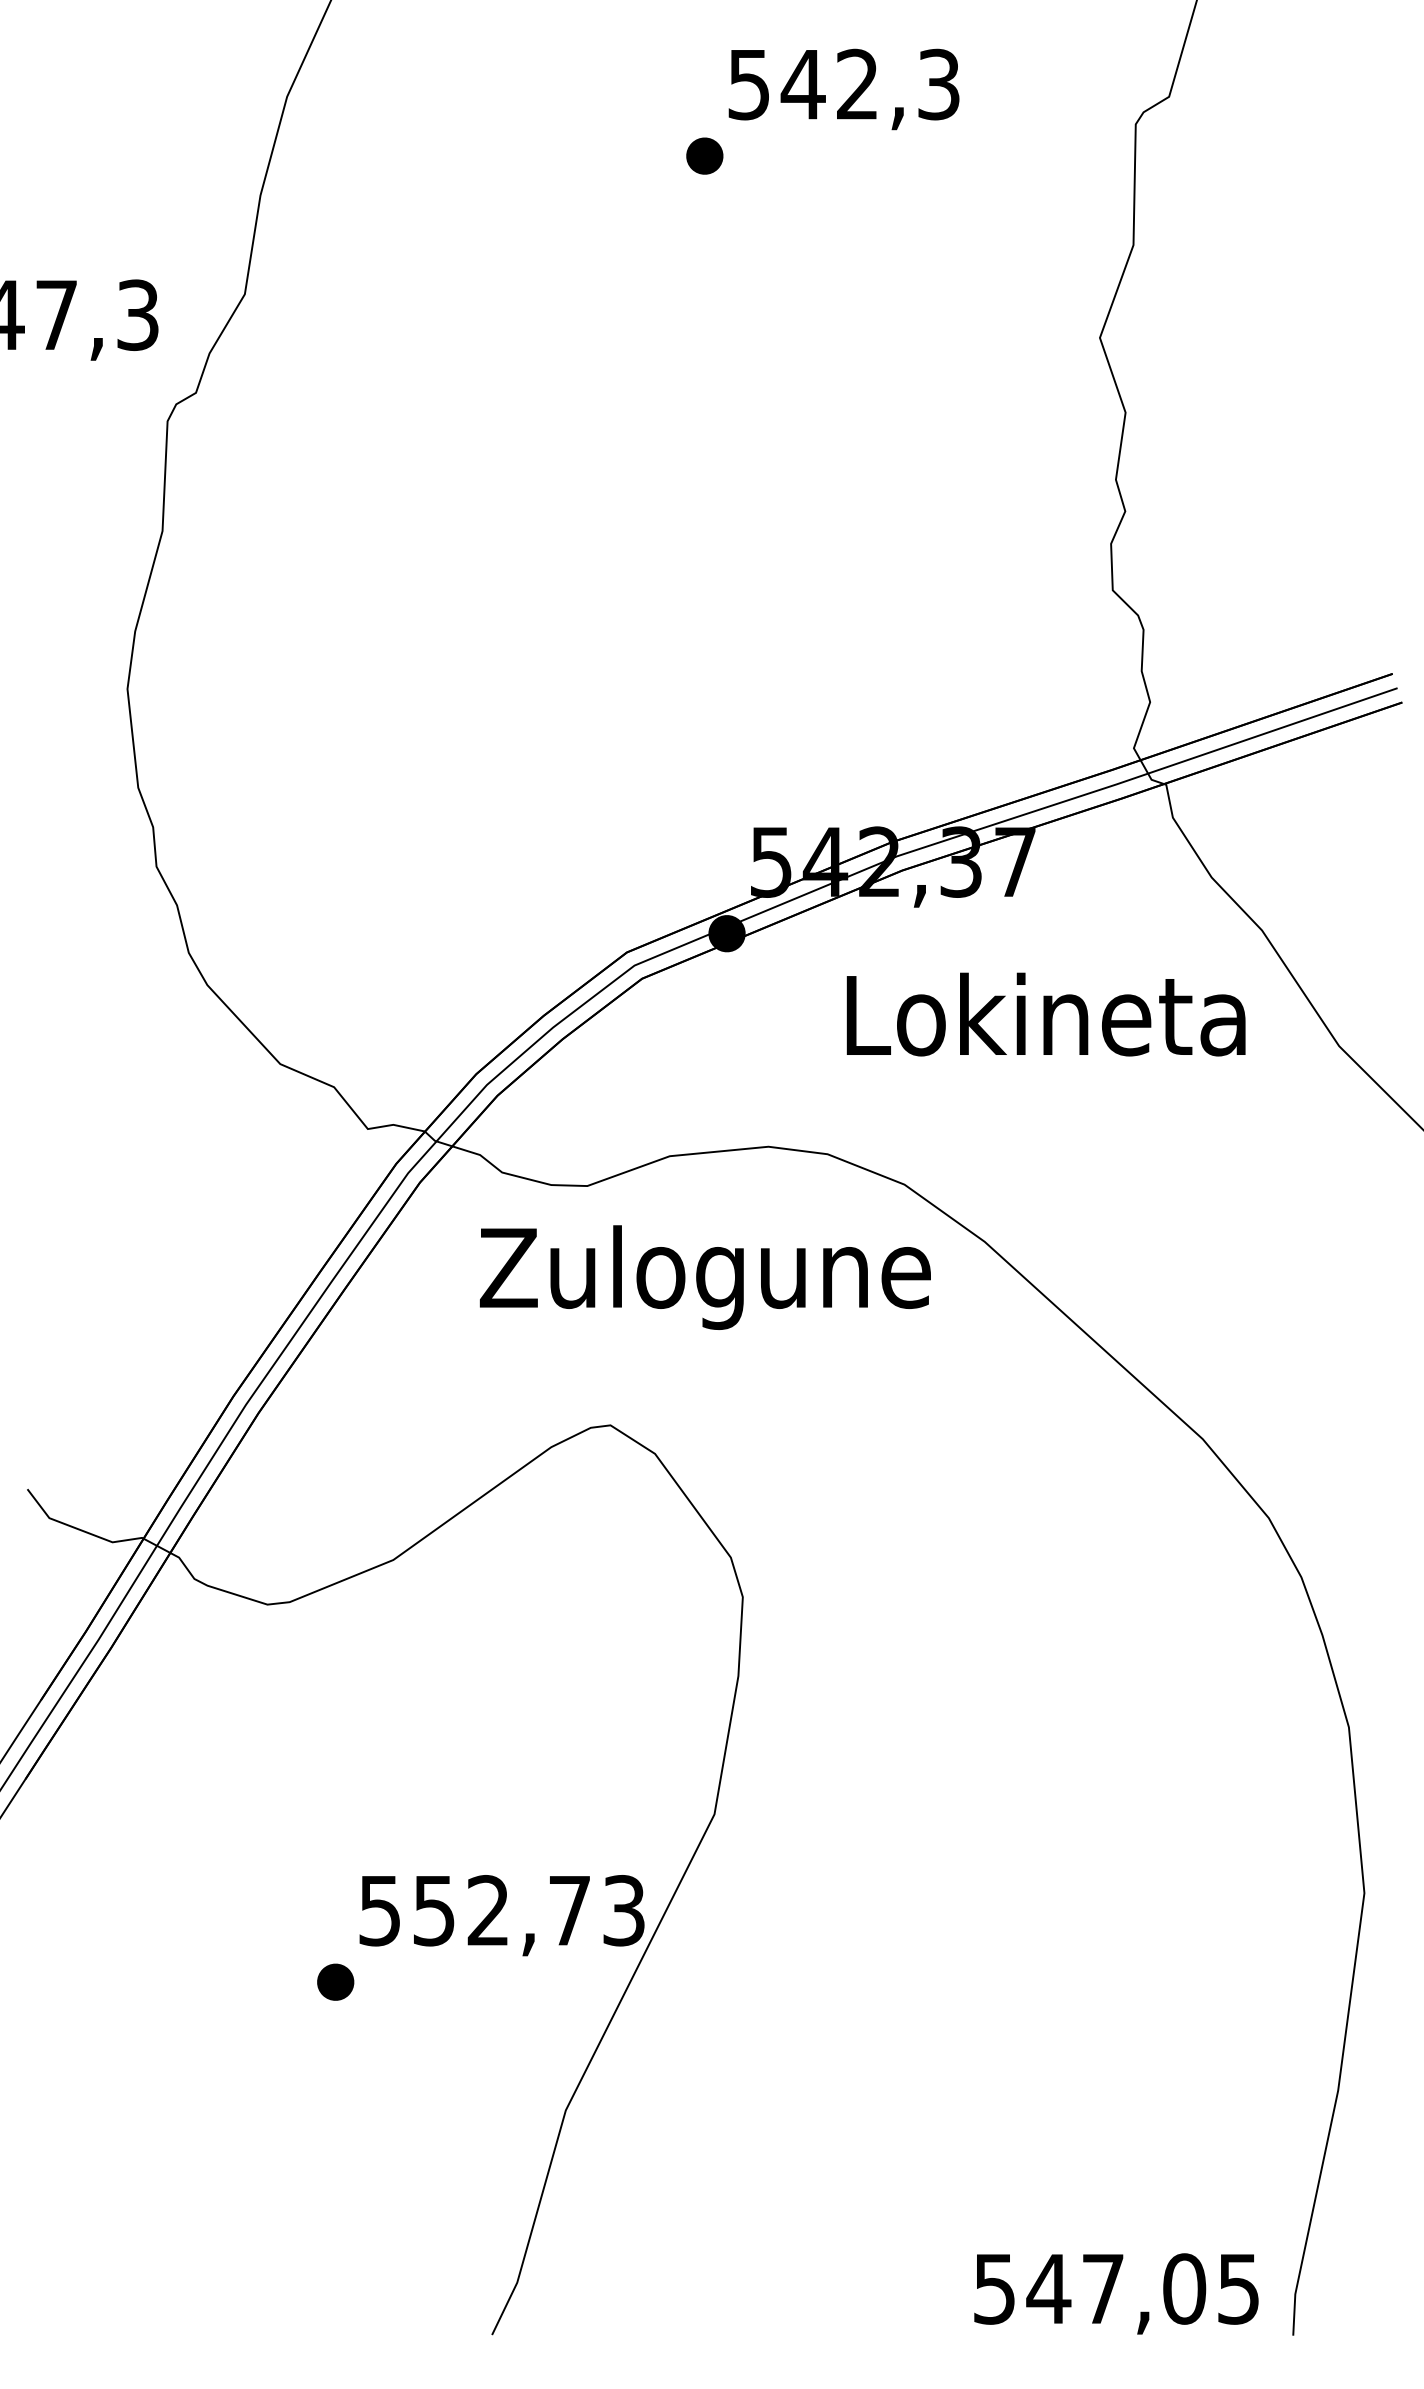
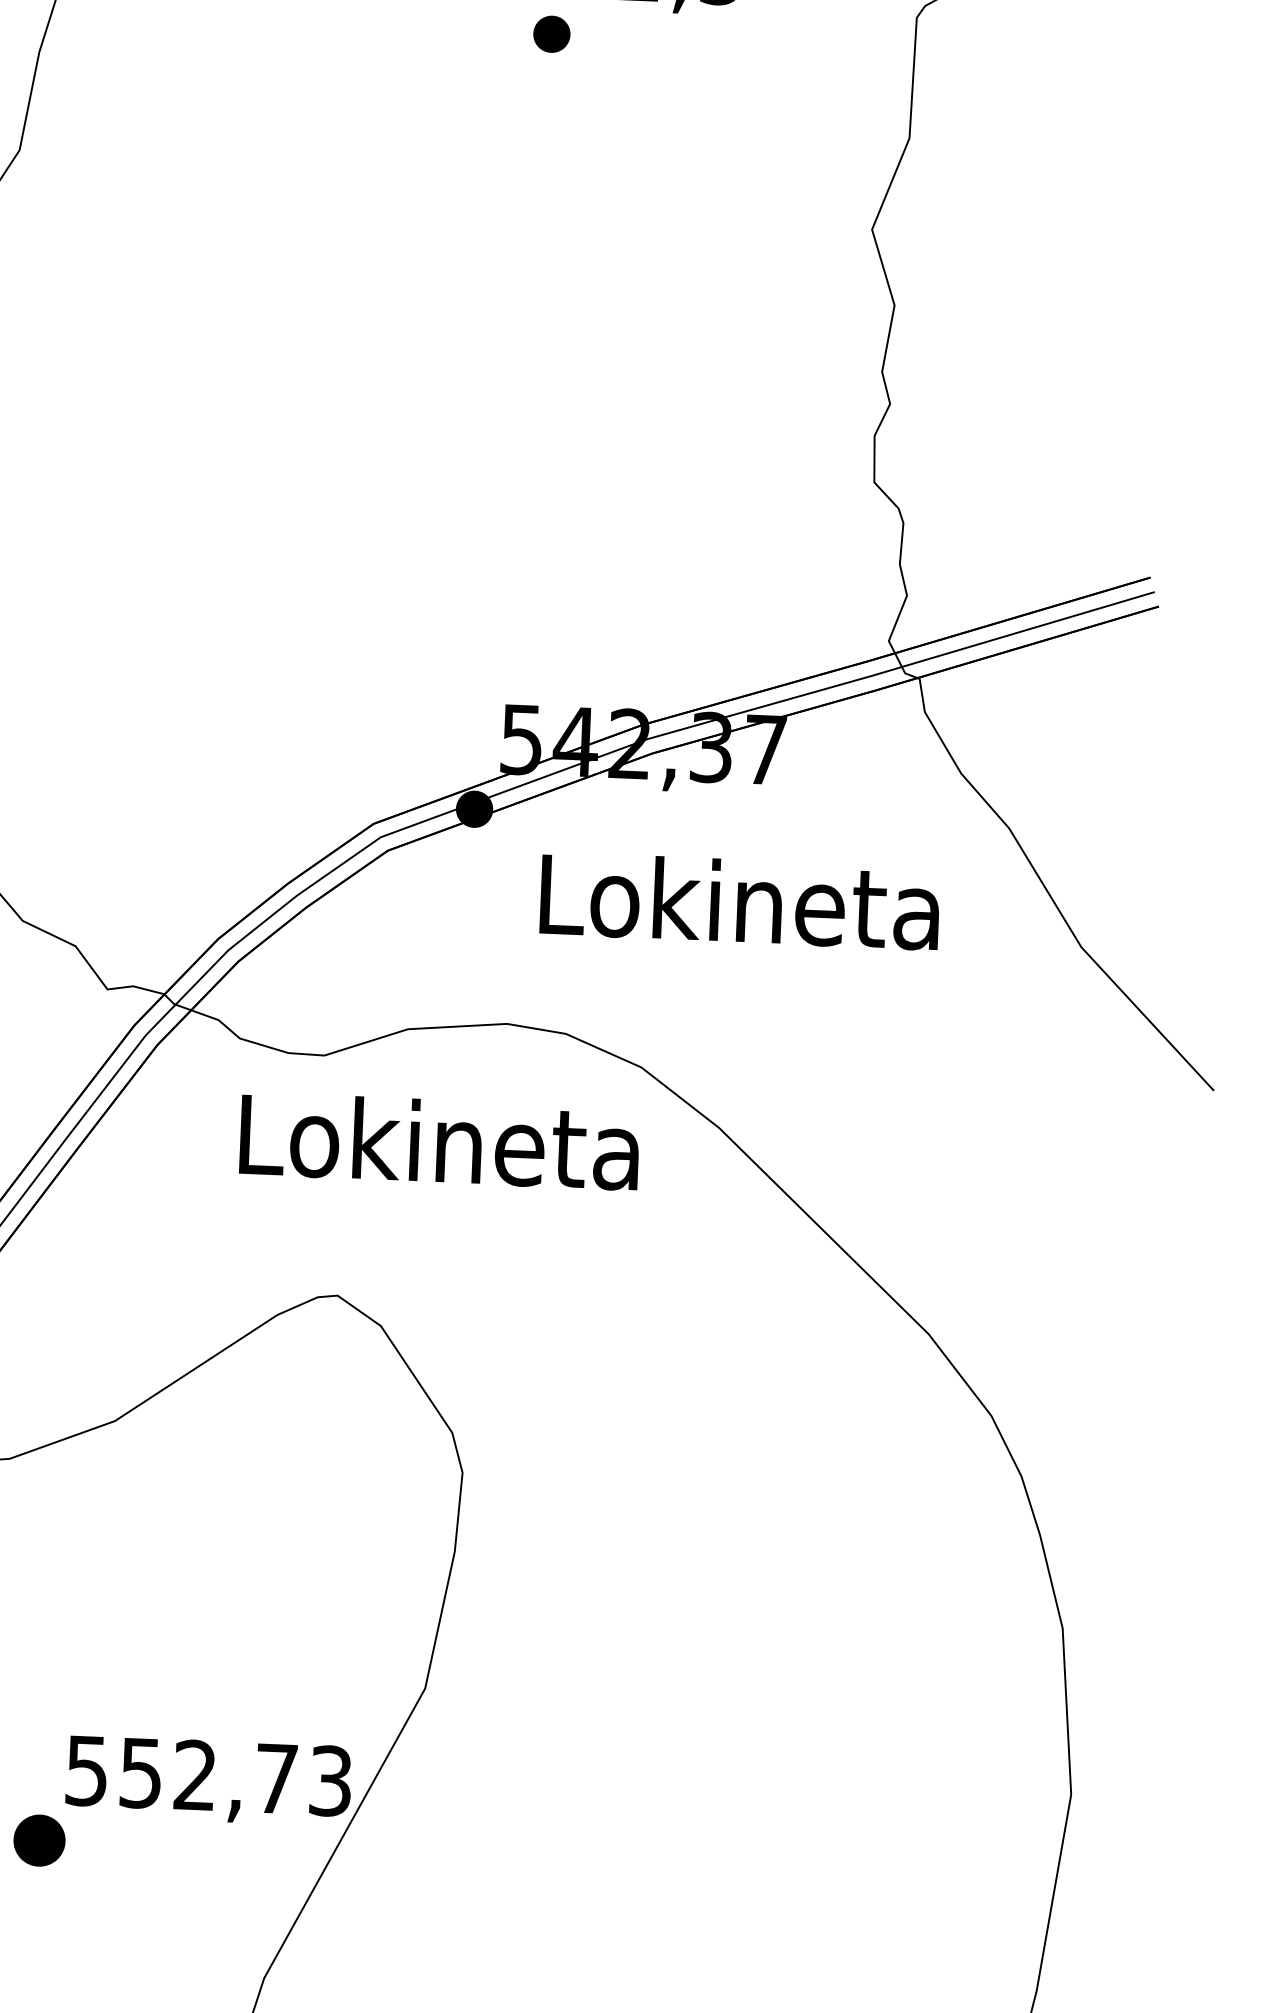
part: (704, 155) -> (551, 33), moved
text: (1045, 1014) -> (739, 901), moved
text: (704, 1277) -> (437, 1151), Zulogune -> Lokineta
part: (335, 1981) -> (39, 1839), size x1.4

